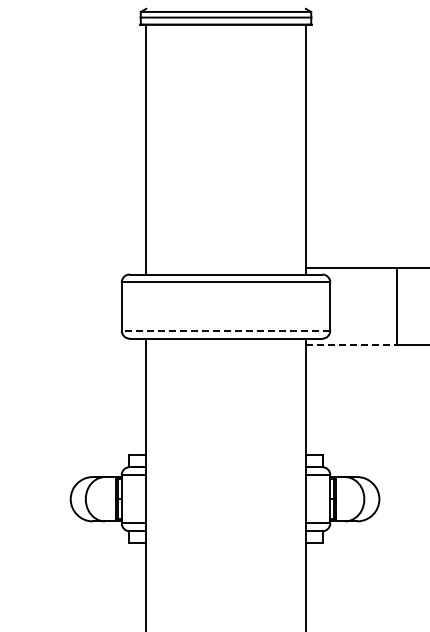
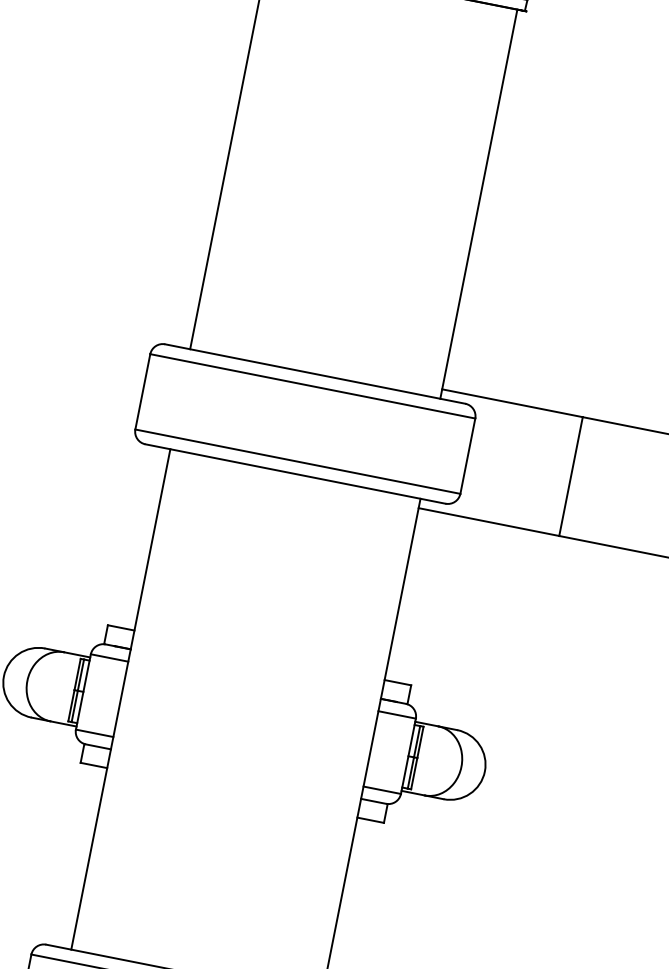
line: (225, 330) -> (297, 461), dashed -> solid
line: (351, 344) -> (489, 521), dashed -> solid

